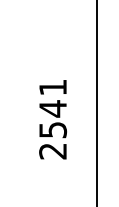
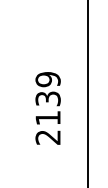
text: (53, 108) -> (48, 98), 2541 -> 2139

